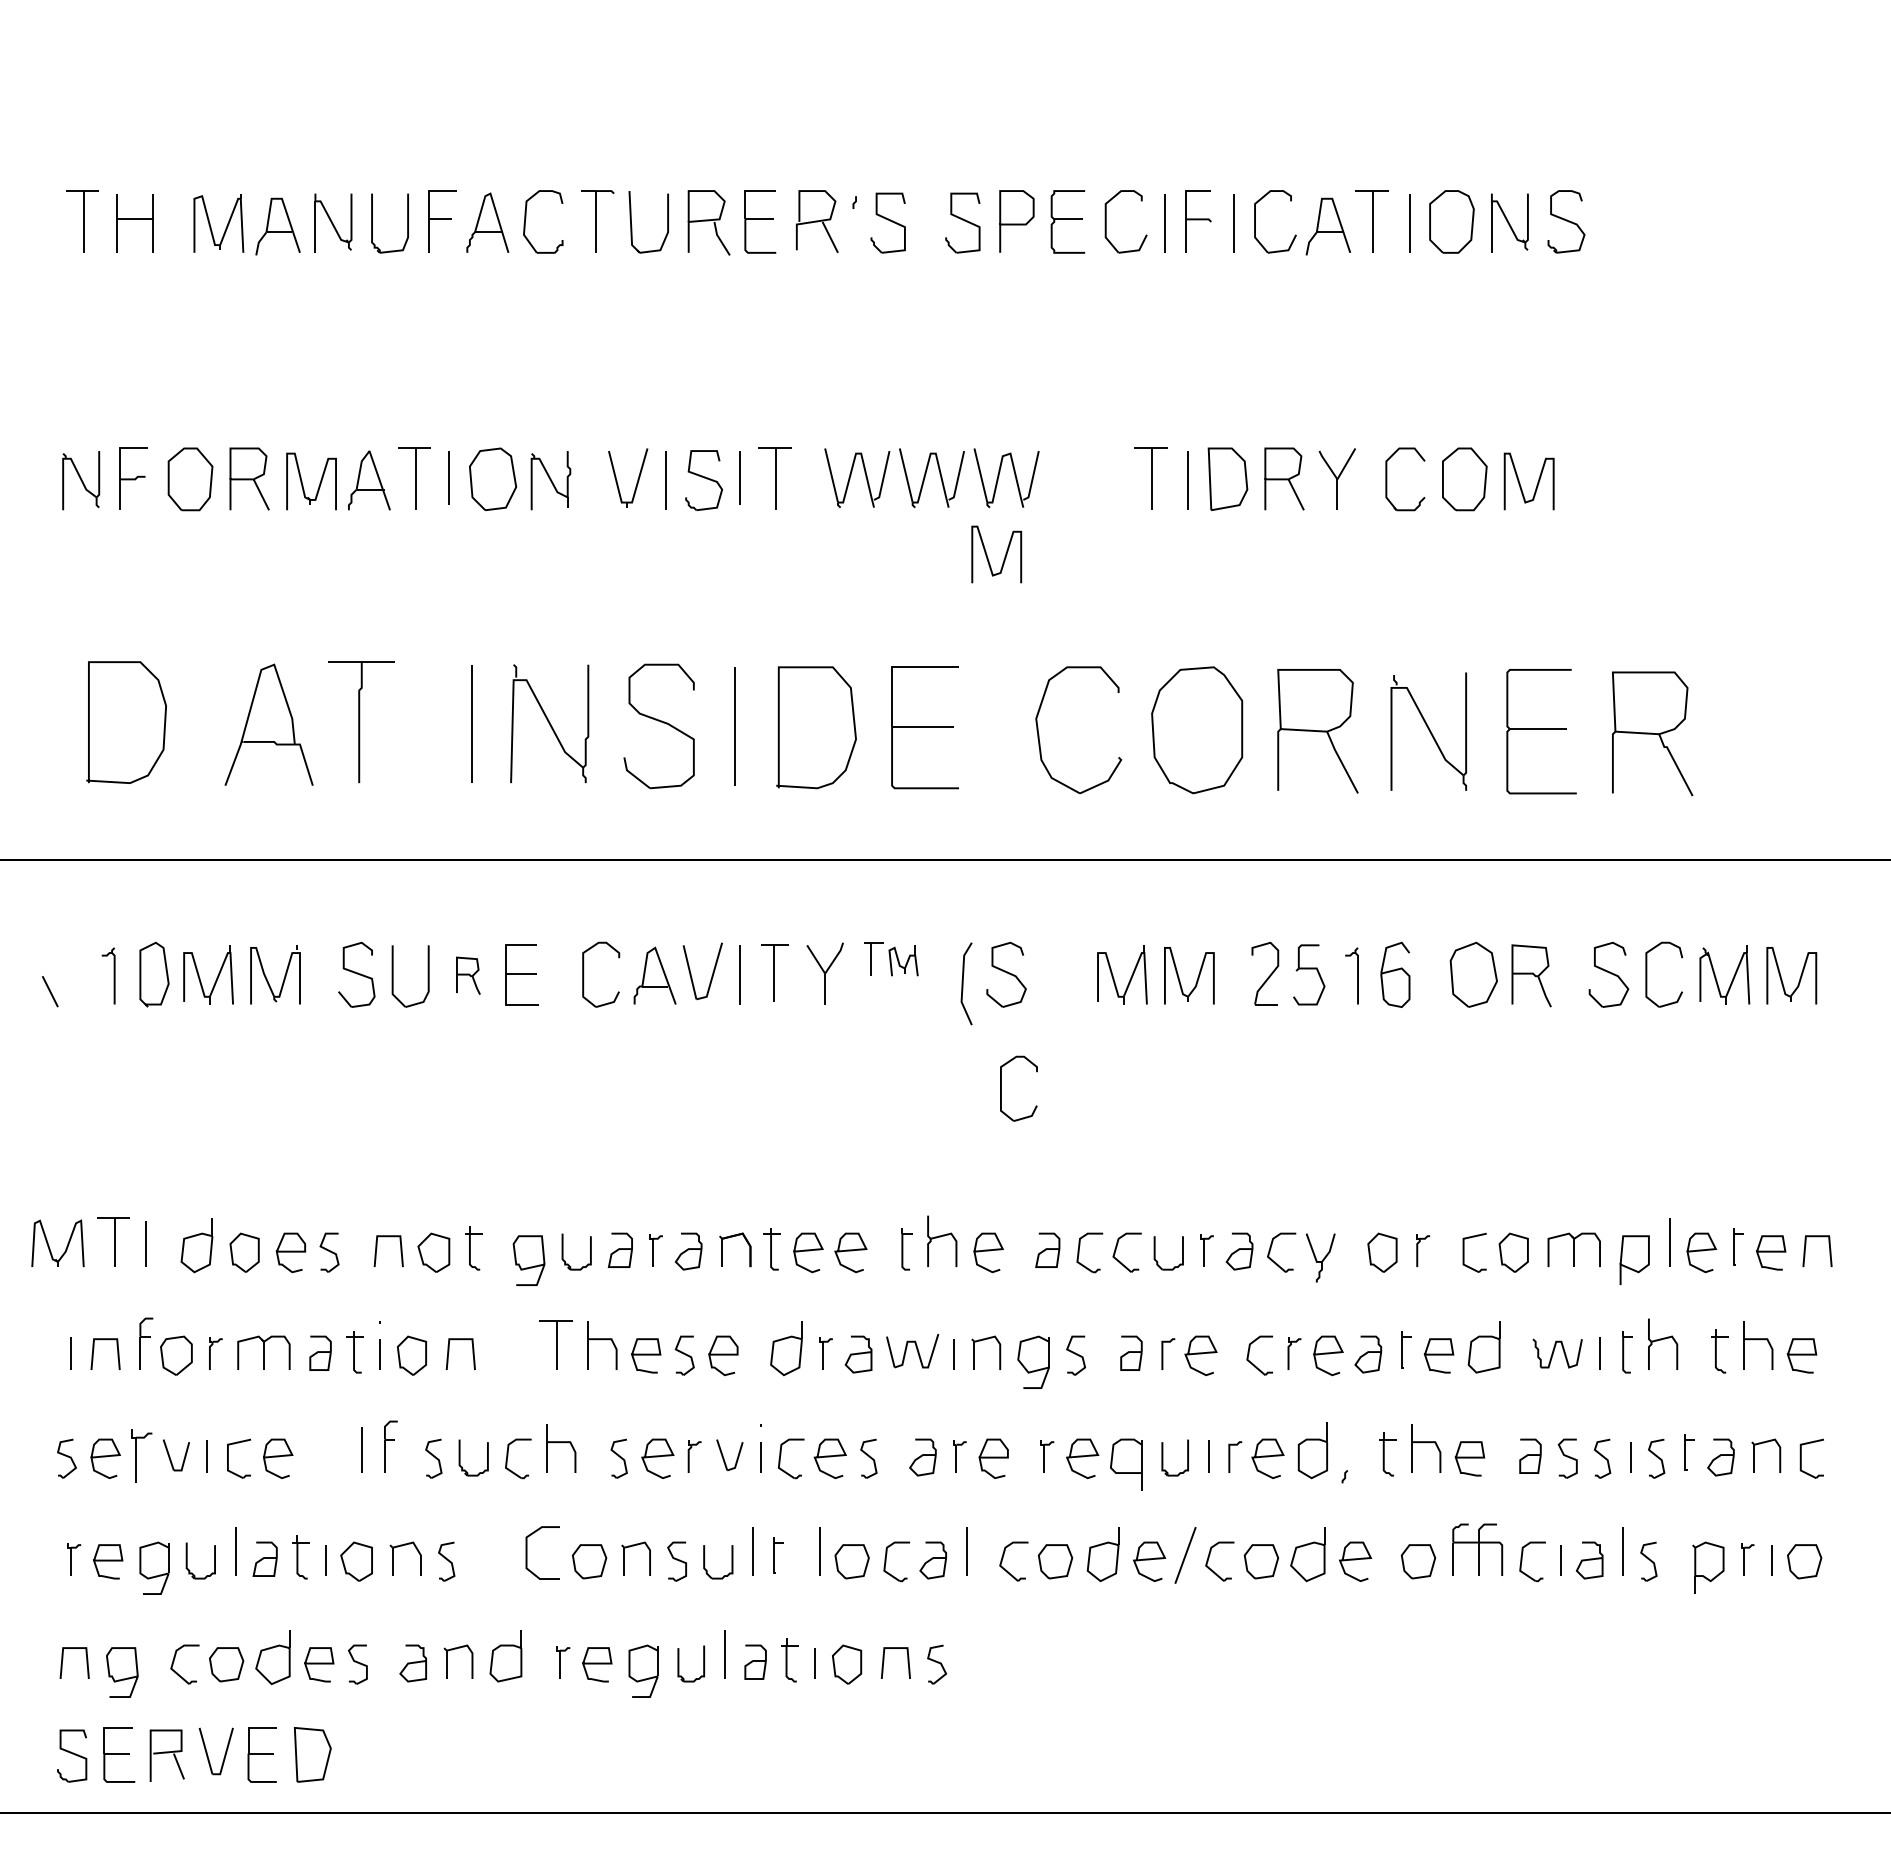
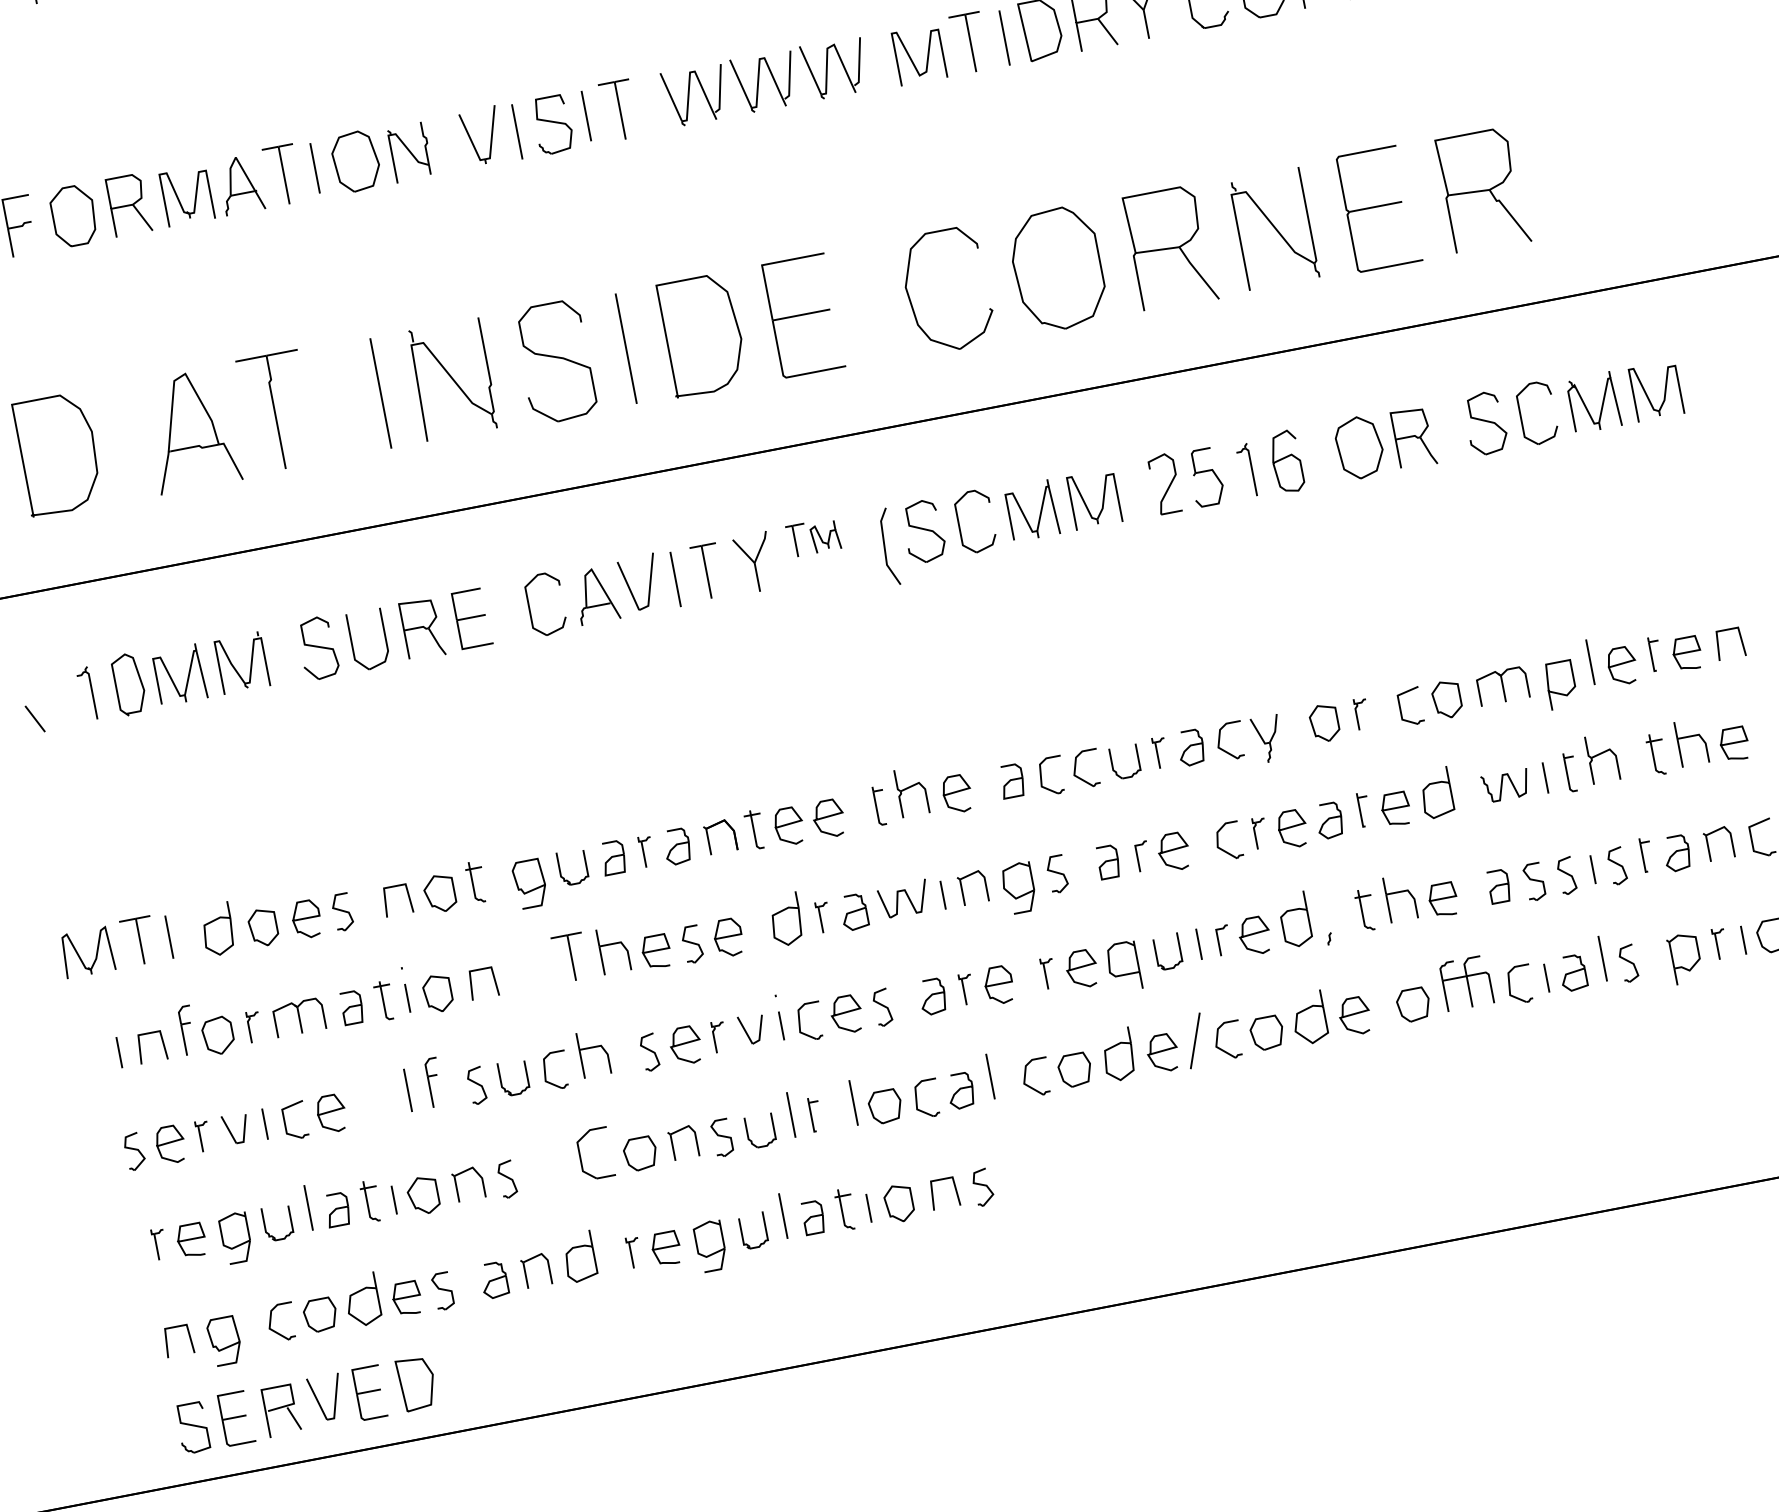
curve: (1004, 556) -> (927, 55), moved
part: (468, 975) -> (422, 628), size x1.67
part: (1001, 1088) -> (959, 524), moved
part: (140, 1456) -> (202, 1136), size x0.62

